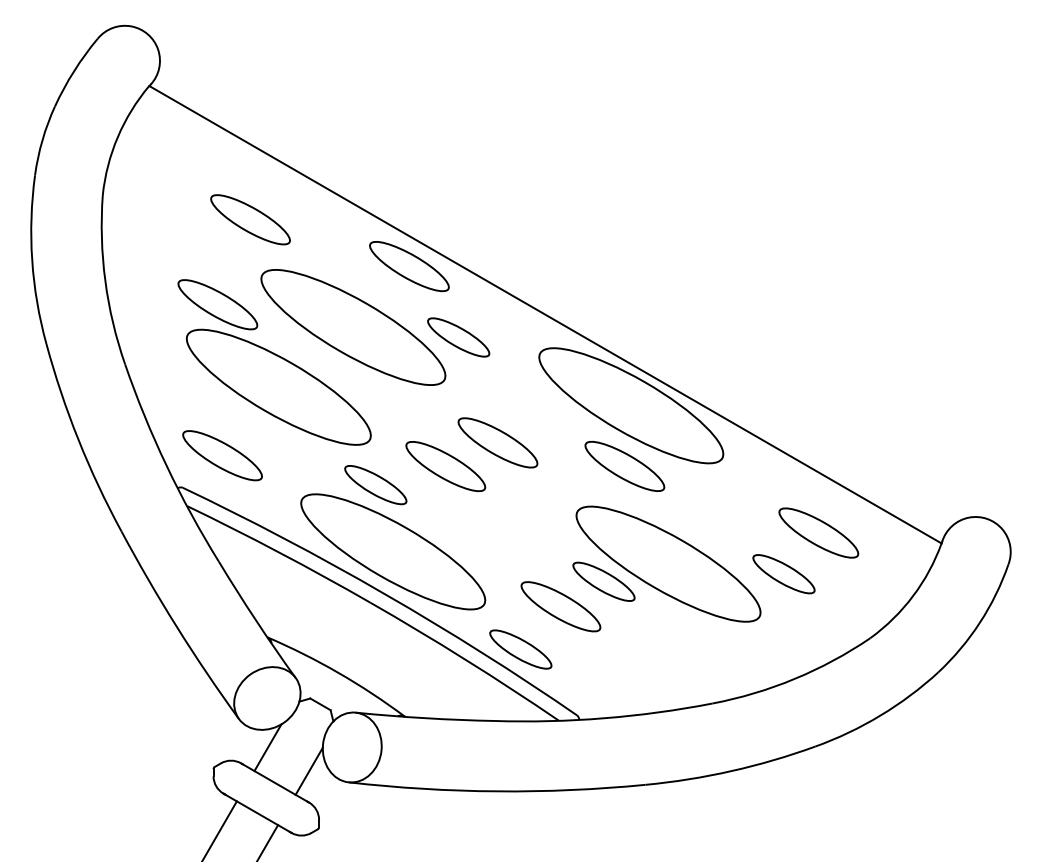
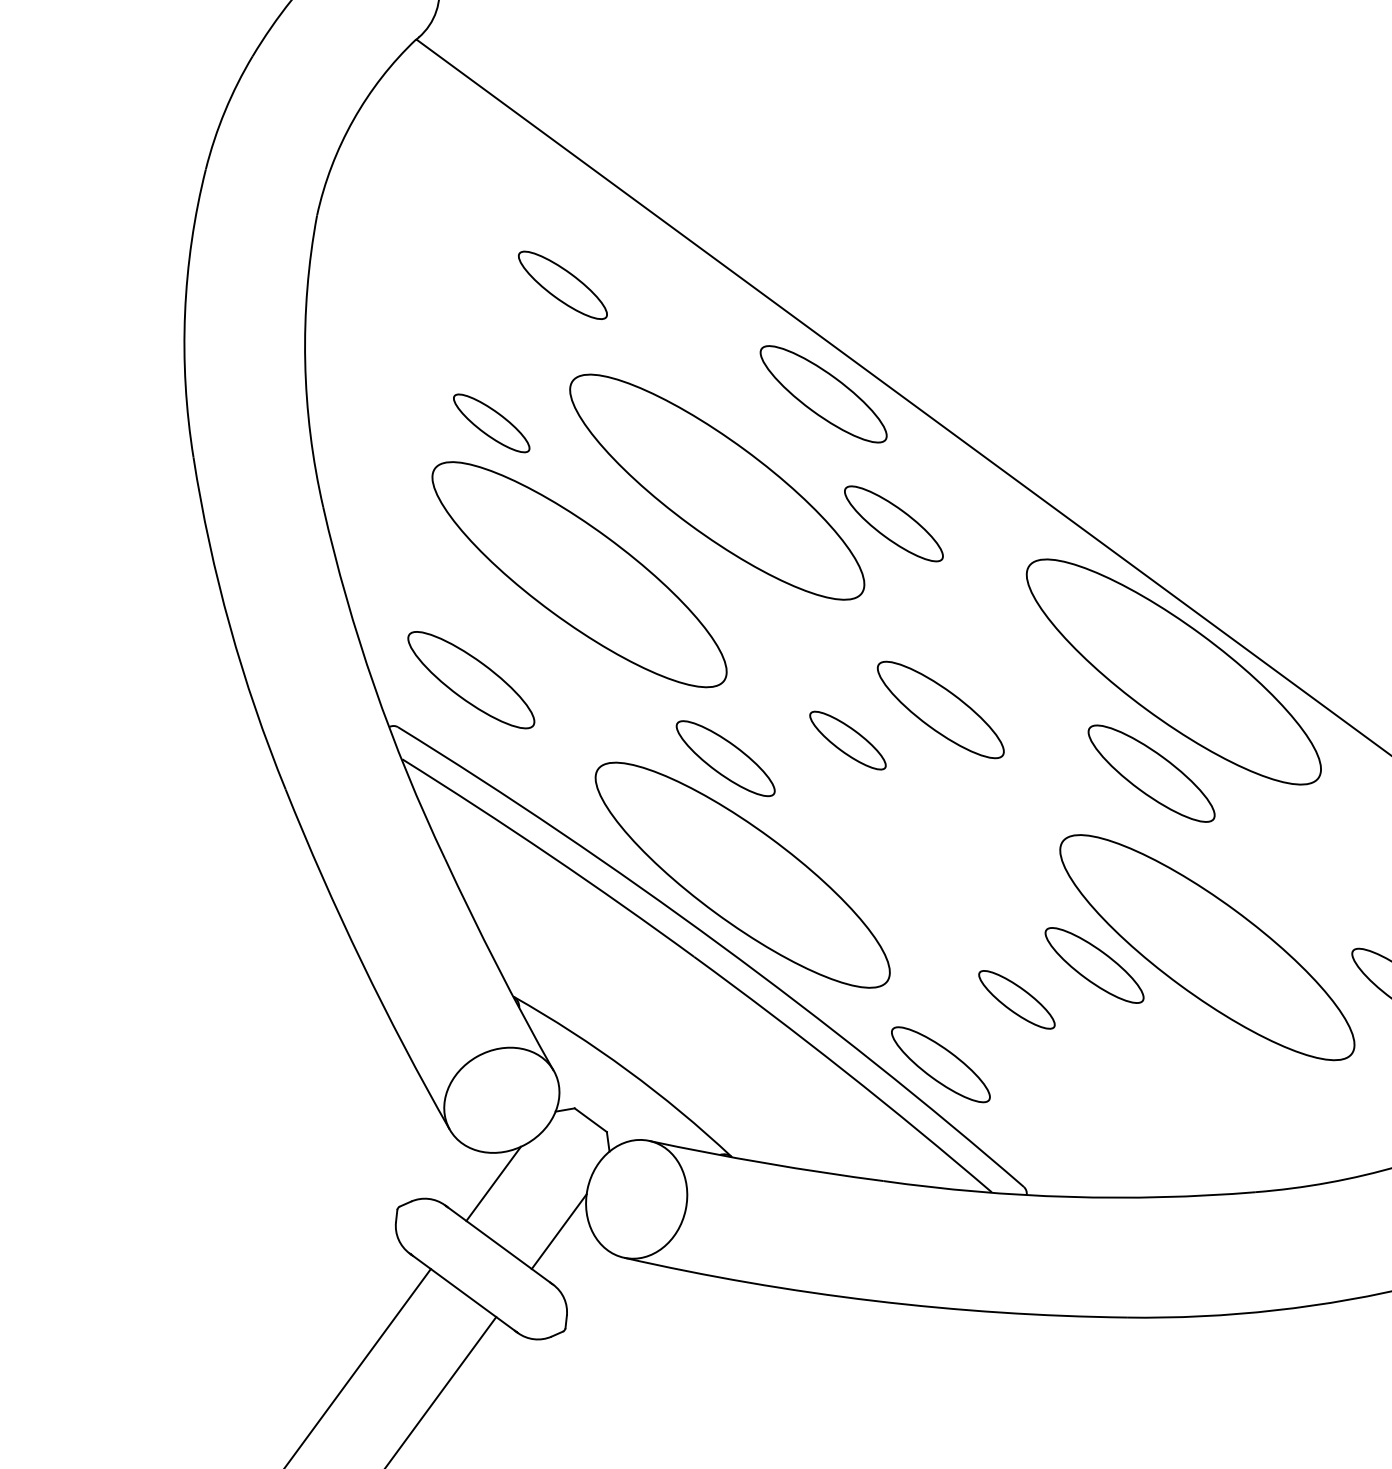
part: (250, 219) -> (562, 284), size x0.7
part: (217, 304) -> (491, 422), size x0.6
part: (445, 466) -> (847, 740), size x0.6
part: (560, 606) -> (1016, 999), size x0.6

